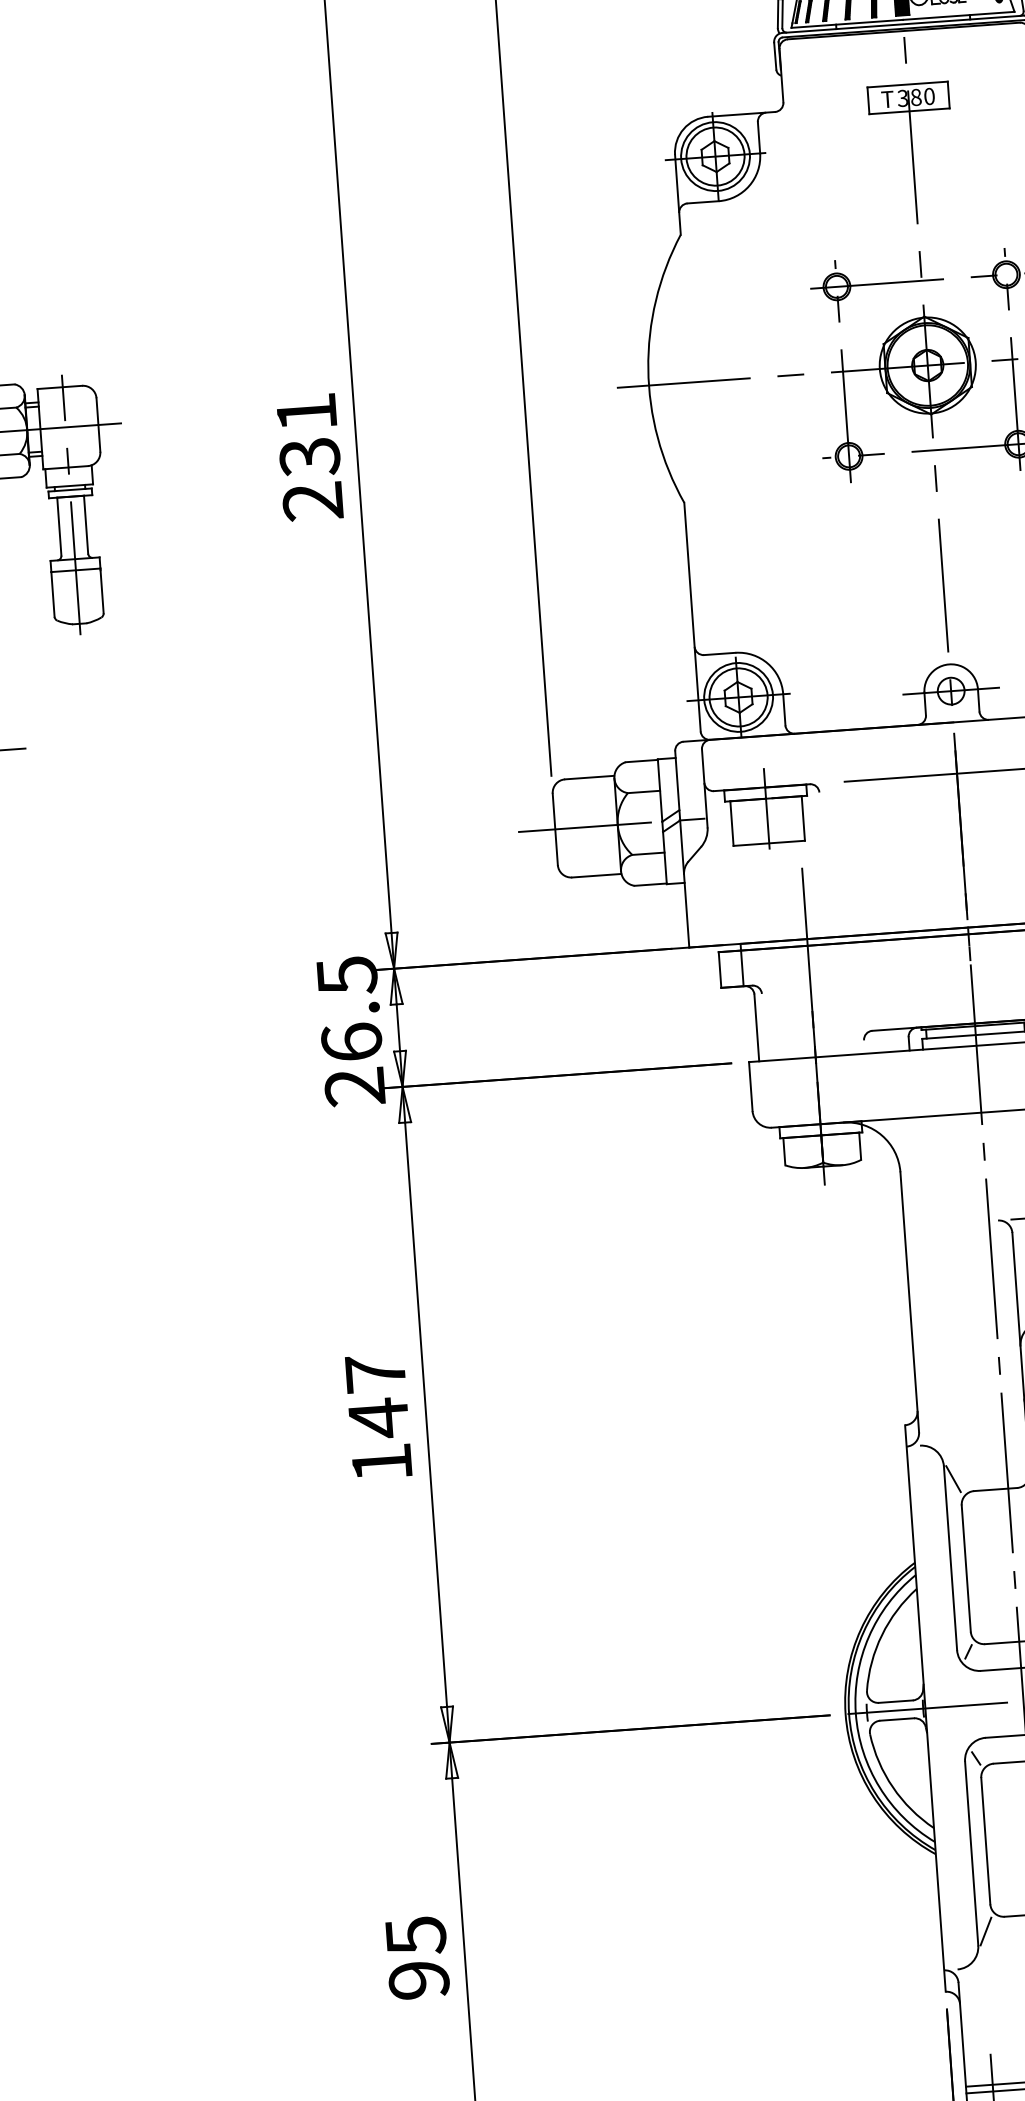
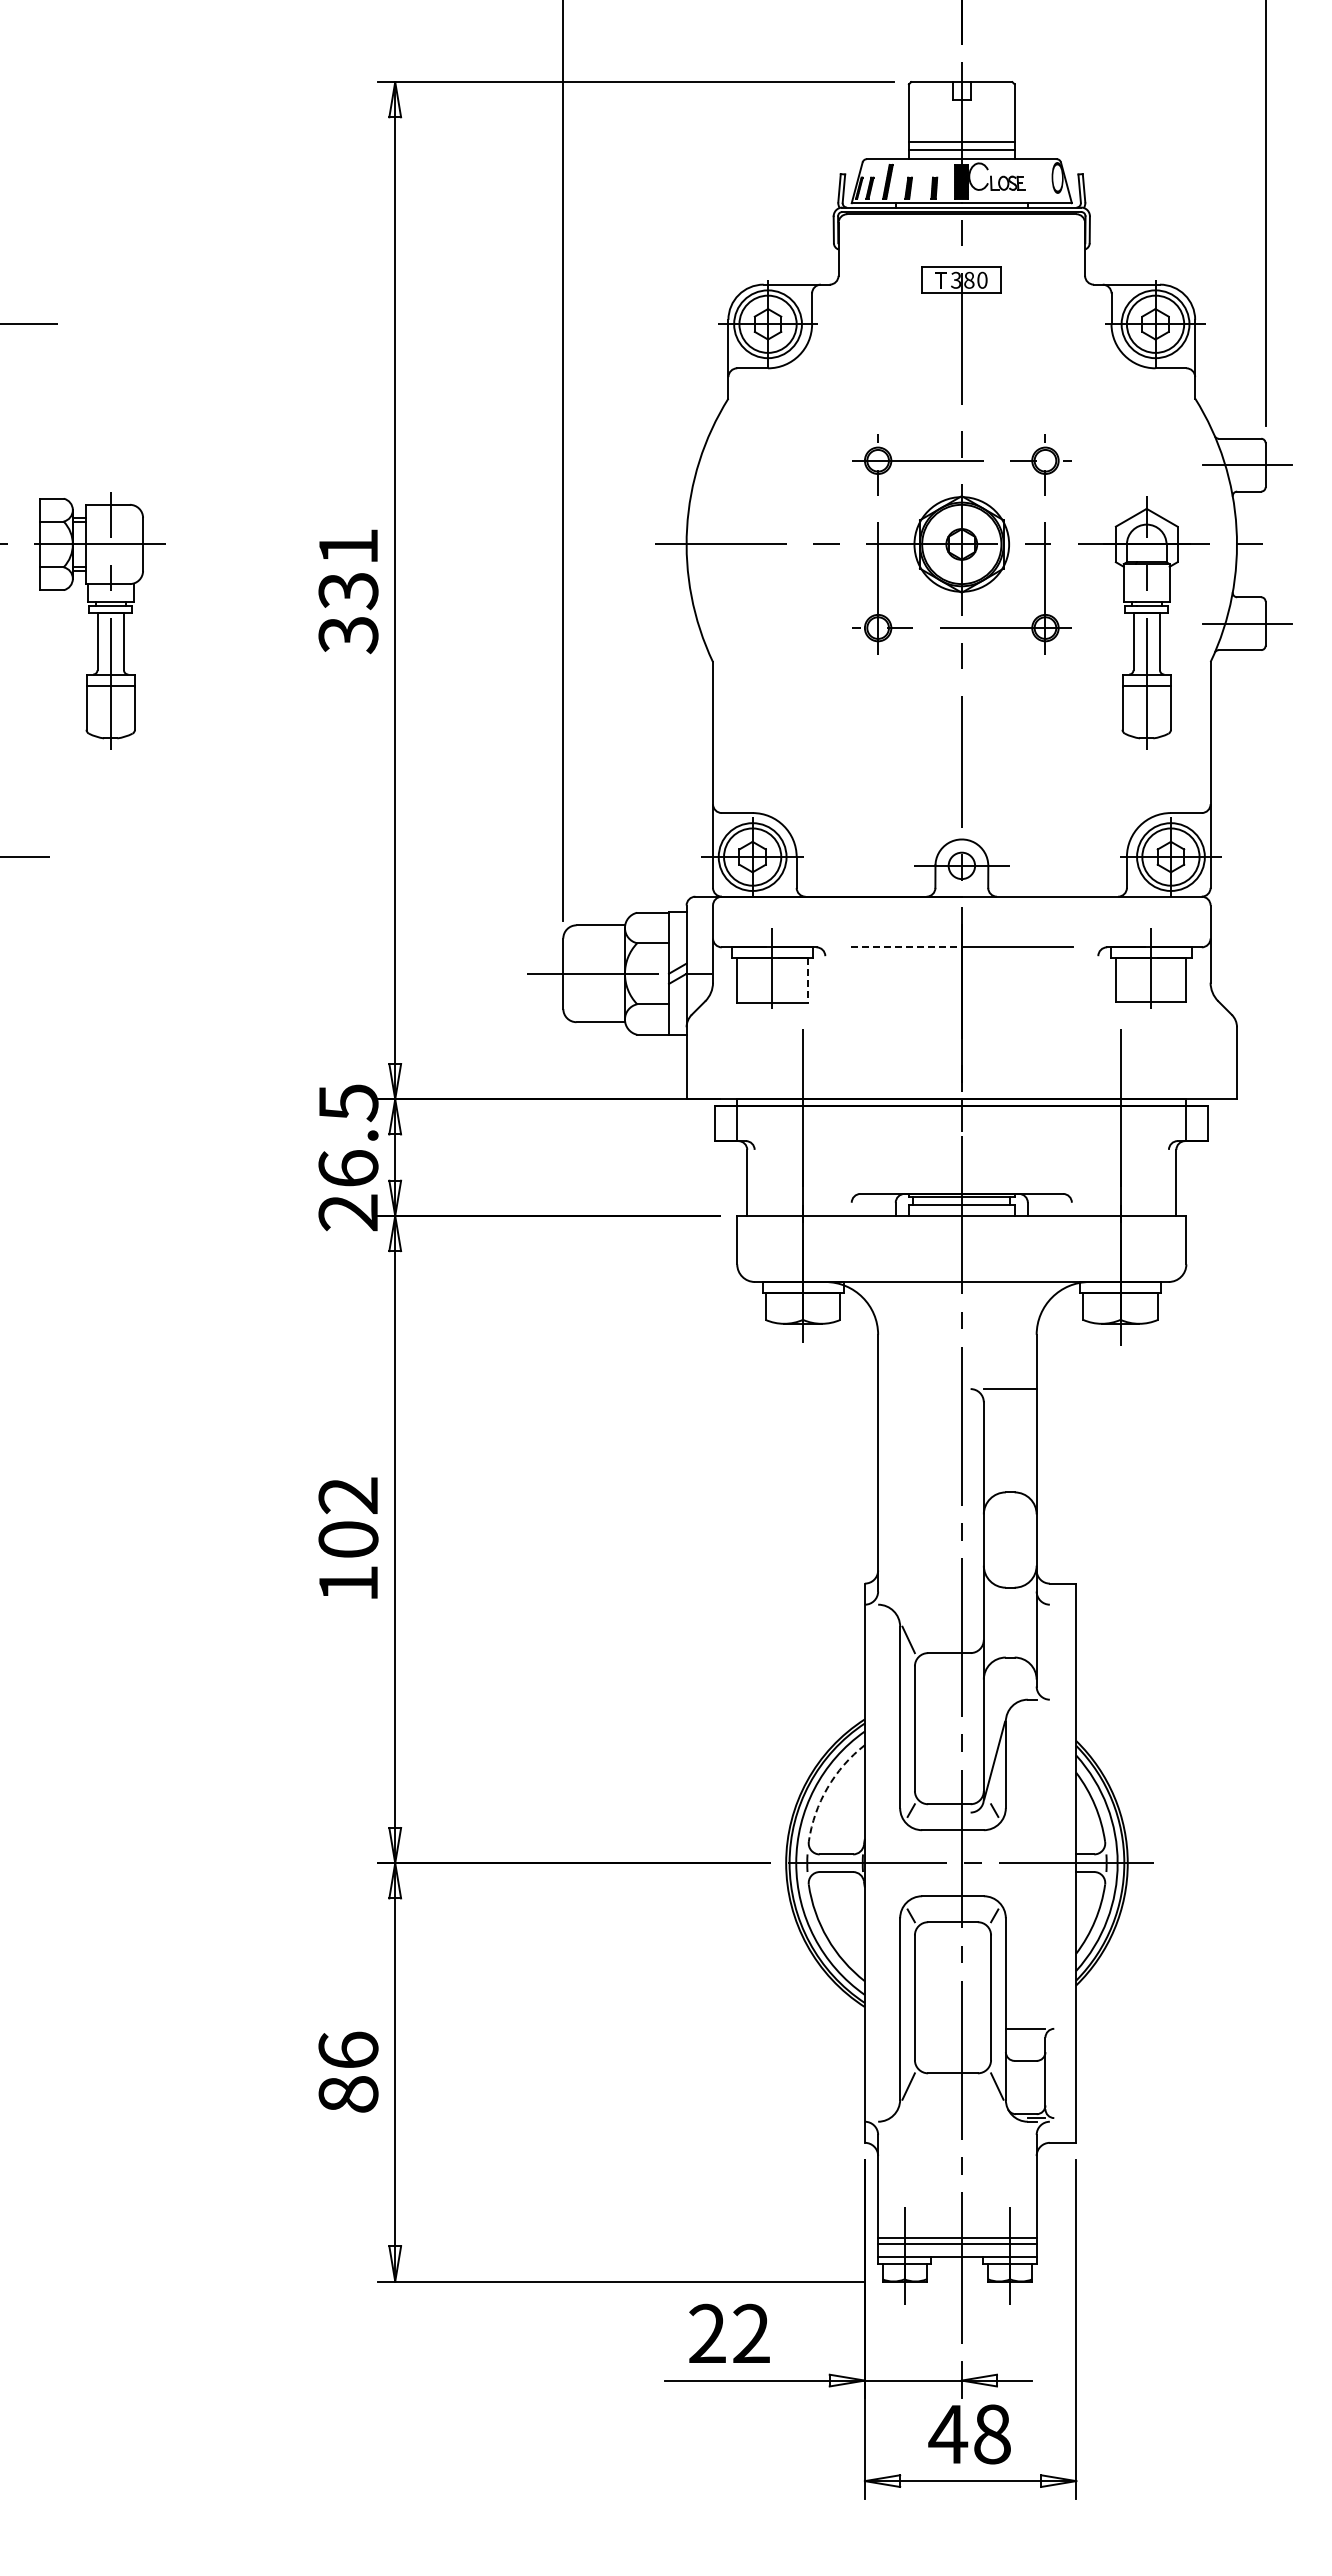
text: (313, 502) -> (348, 635), 231 -> 331
line: (901, 777) -> (906, 947), solid -> dashed
line: (803, 819) -> (807, 981), solid -> dashed
text: (377, 1396) -> (348, 1518), 147 -> 102
arc: (882, 1635) -> (827, 1788), solid -> dashed
text: (417, 1956) -> (348, 2071), 95 -> 86

